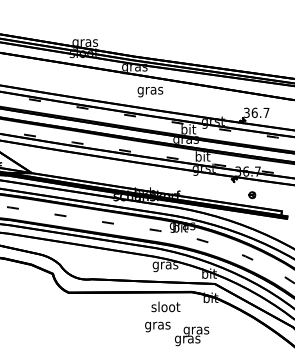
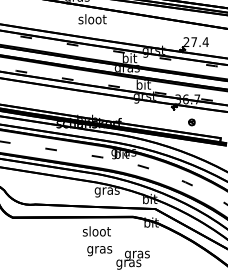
text: (150, 90) -> (92, 20), gras -> sloot
text: (256, 112) -> (195, 41), 36.7 -> 27.4
text: (165, 306) -> (96, 231), moved

